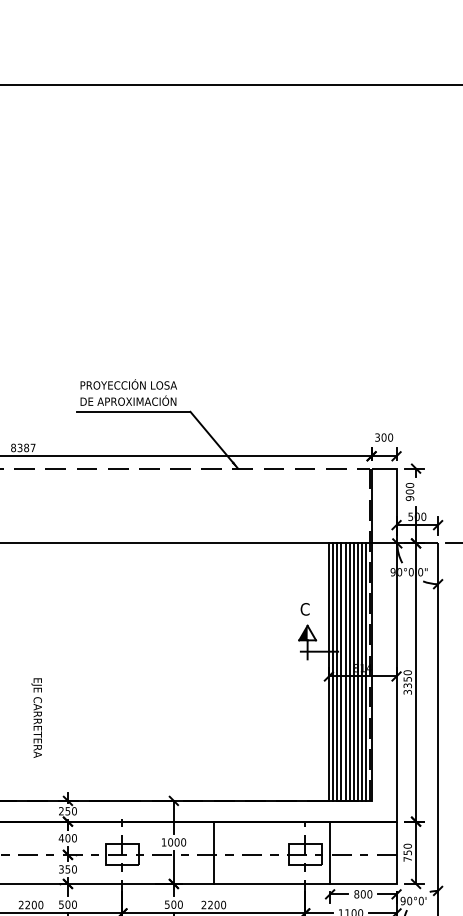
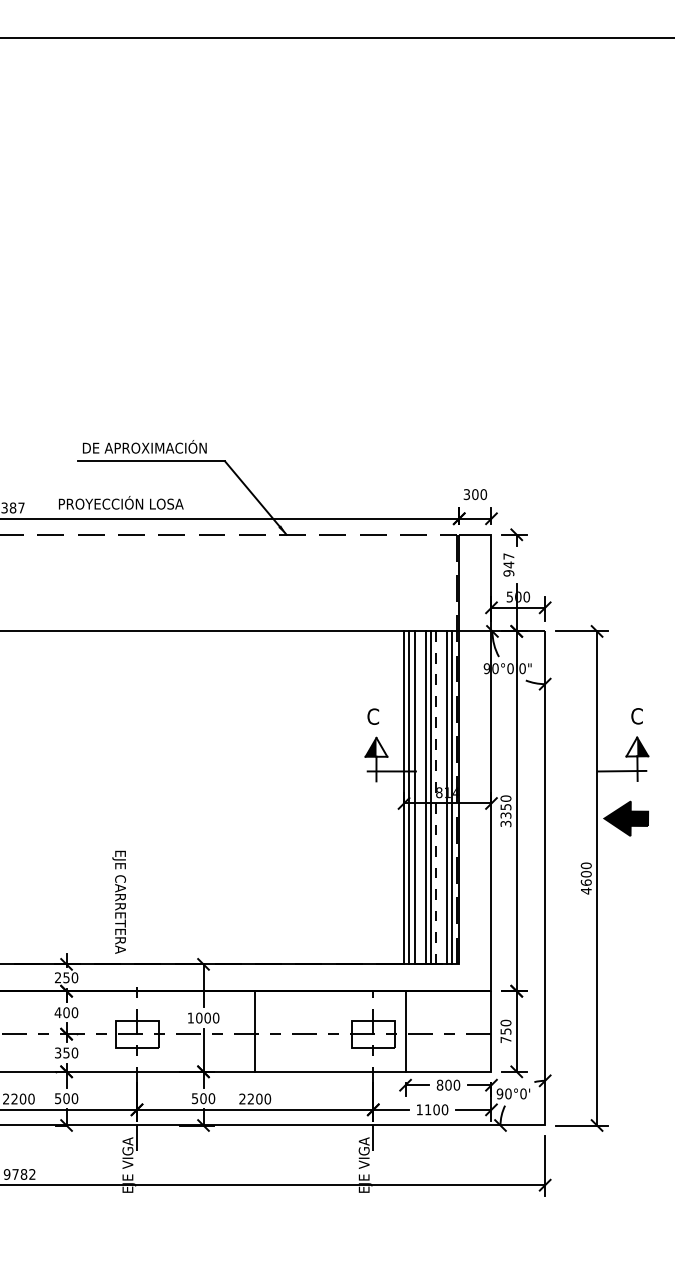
text: (129, 384) -> (121, 502), moved
text: (409, 488) -> (508, 560), 900 -> 947
line: (341, 671) -> (420, 797), removed
line: (357, 671) -> (441, 797), removed
line: (354, 672) -> (436, 798), solid -> dashed
text: (36, 717) -> (118, 901), moved

